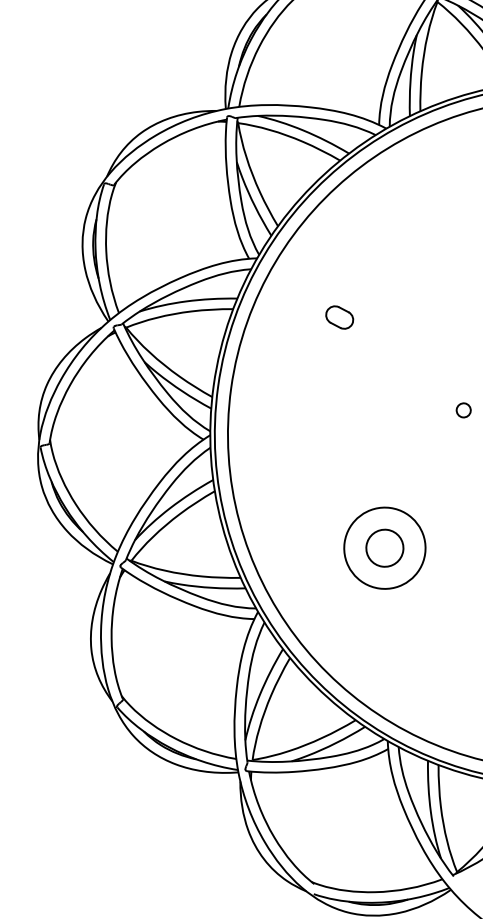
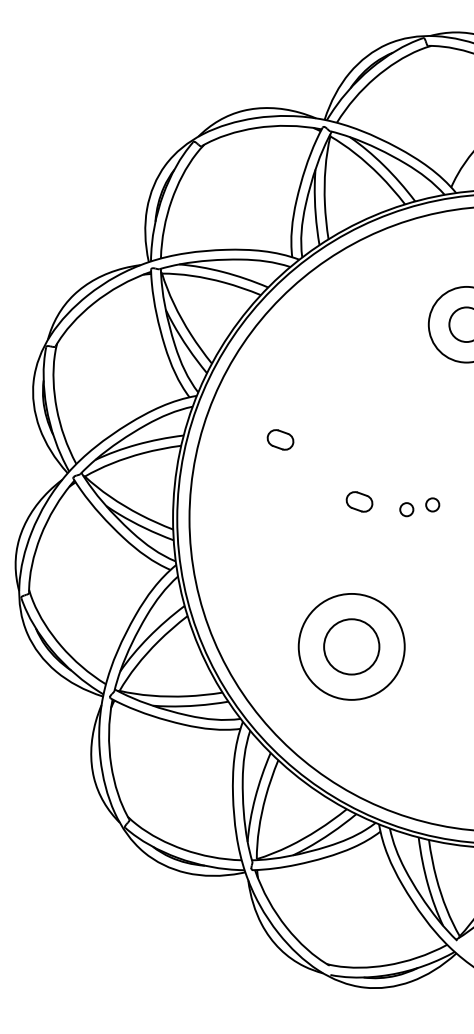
part: (414, 394) -> (359, 501), added
circle: (384, 547) -> (351, 646), size x1.4
circle: (384, 547) -> (351, 646), size x1.6

